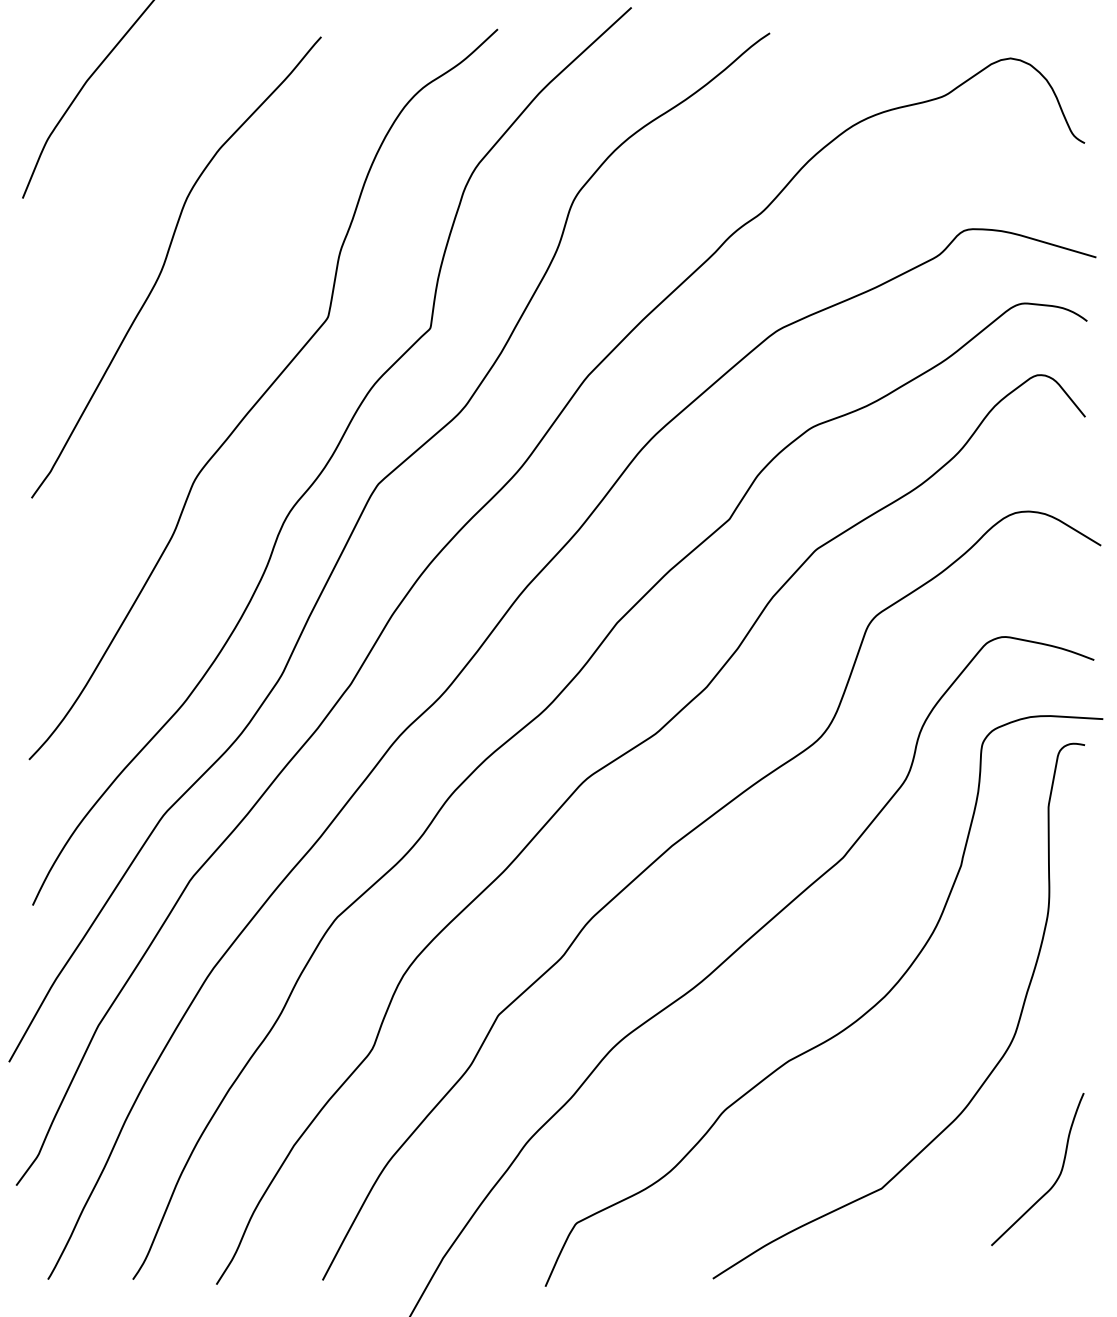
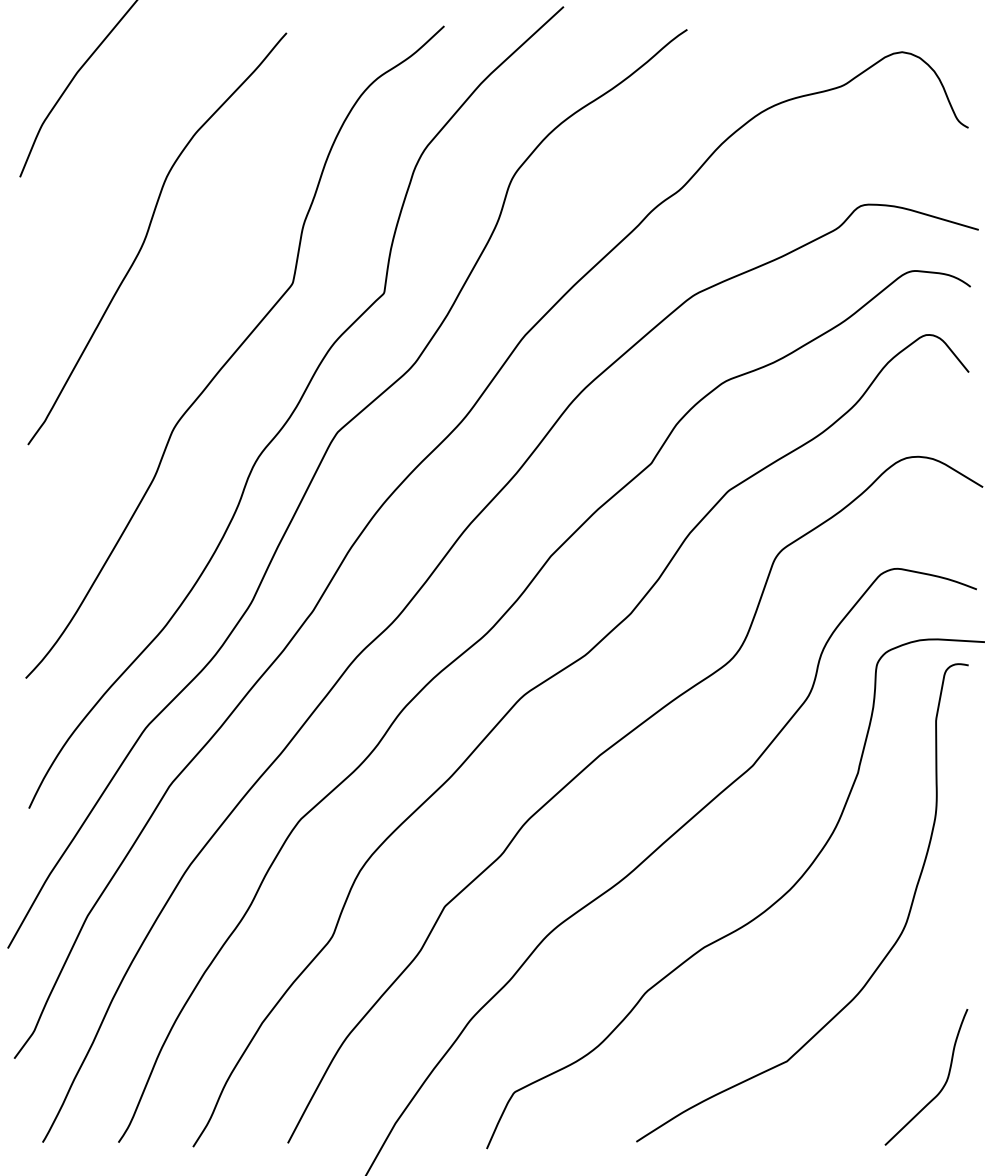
curve: (1055, 1179) -> (942, 1086), moved

